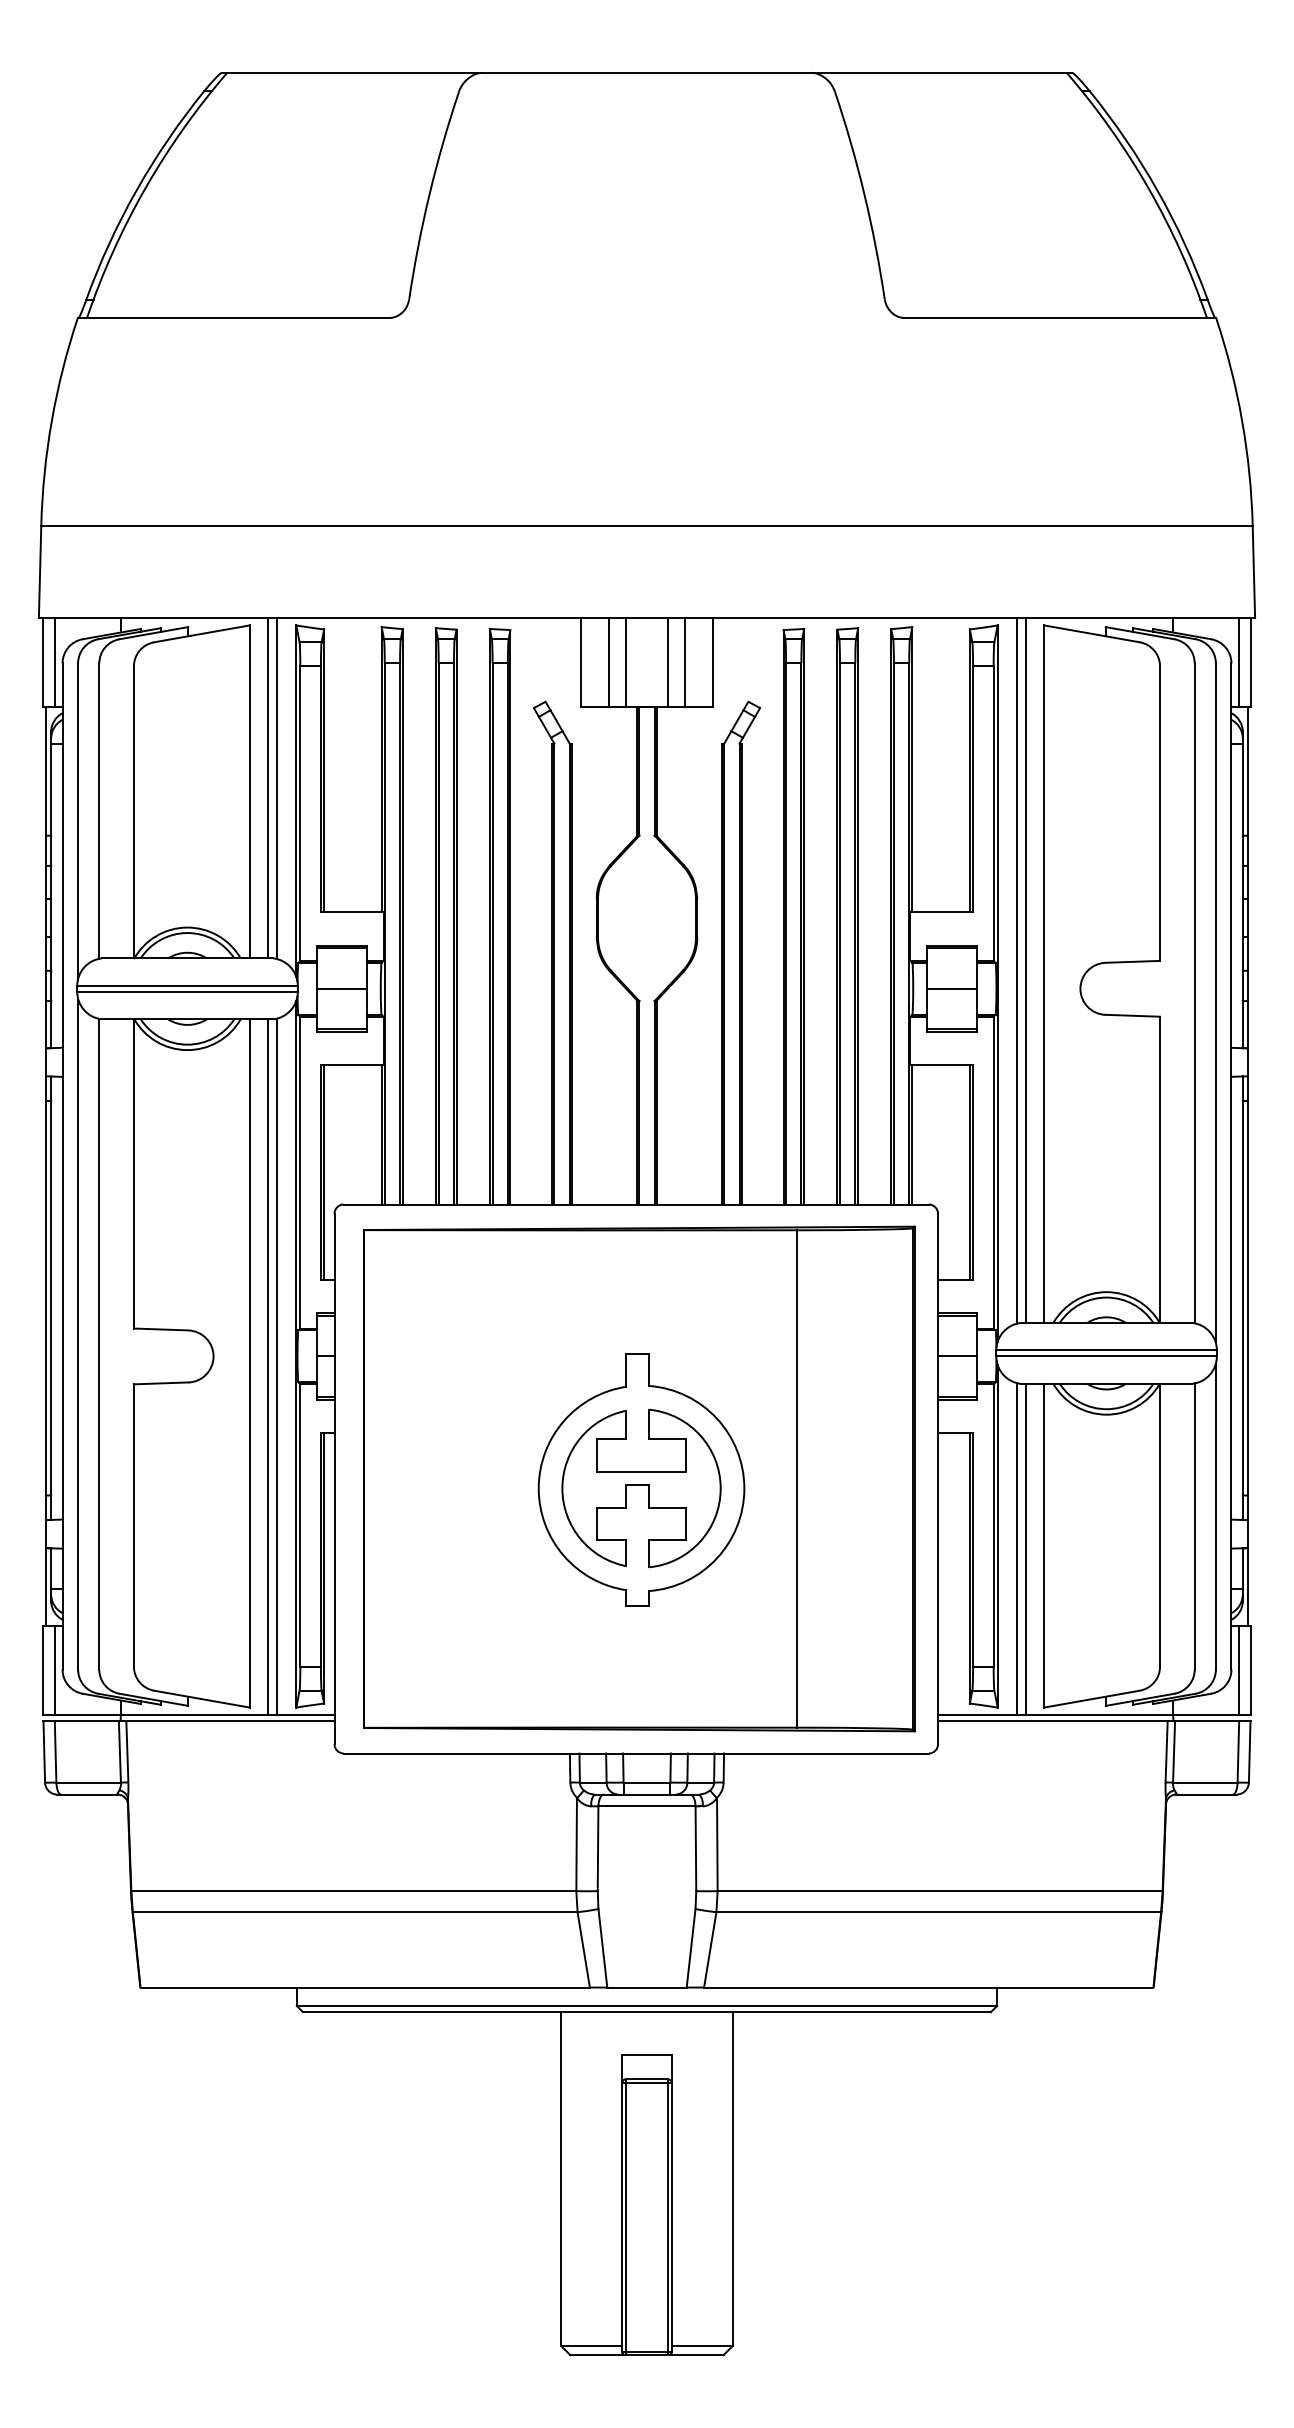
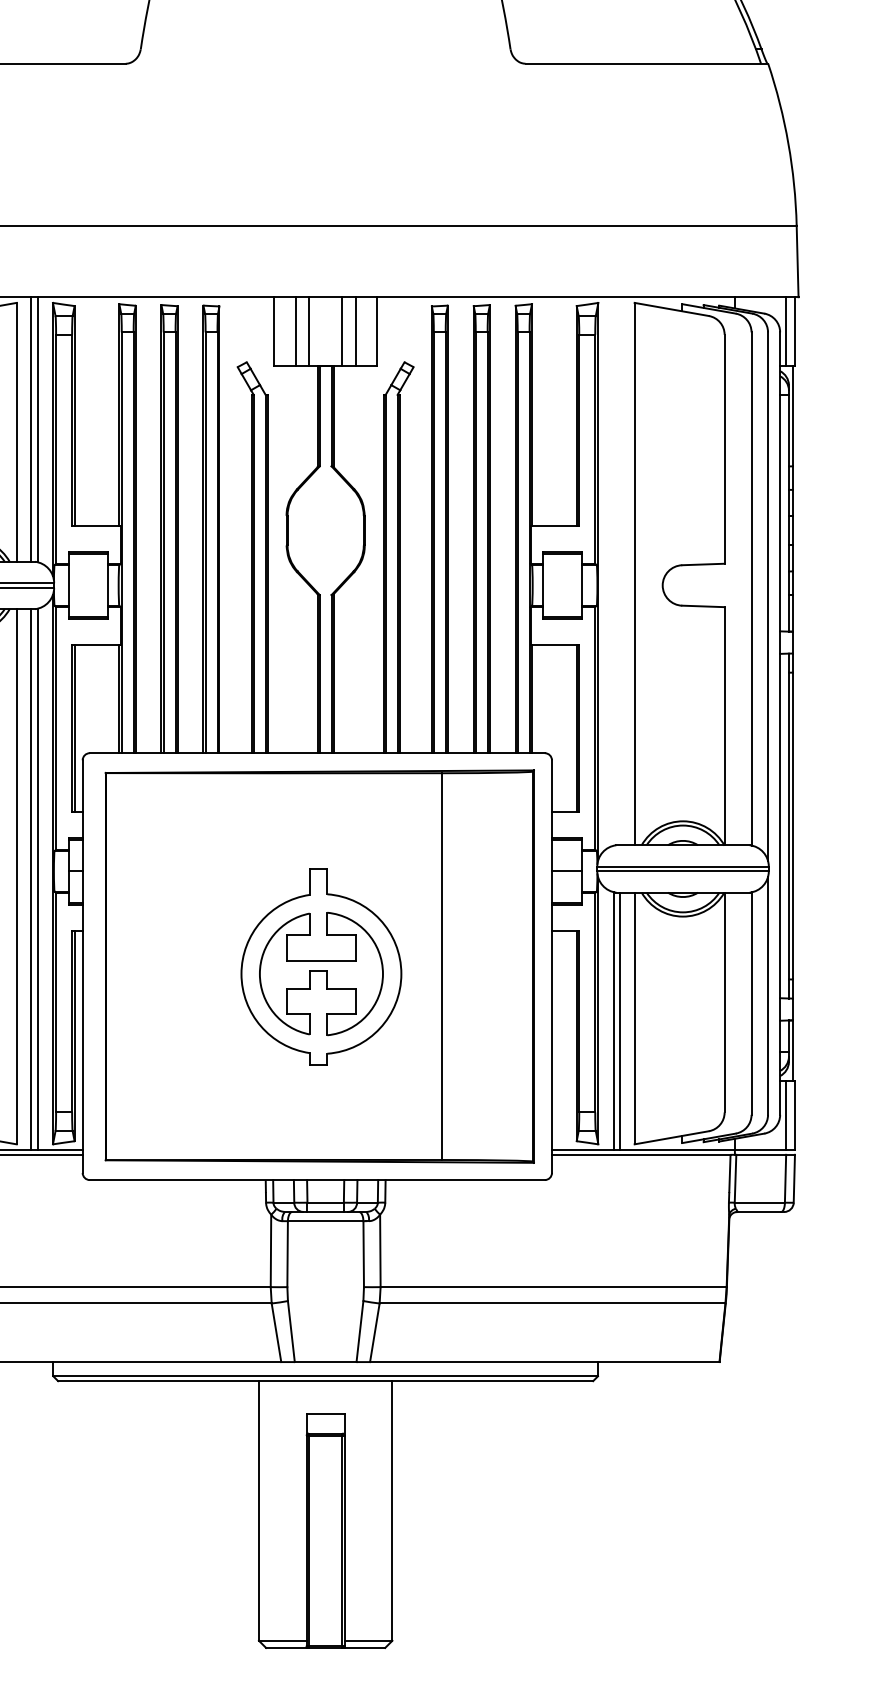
line: (1017, 970) -> (613, 571), removed
line: (1026, 970) -> (620, 571), removed
line: (341, 988) -> (88, 585), removed
line: (951, 988) -> (562, 585), removed

